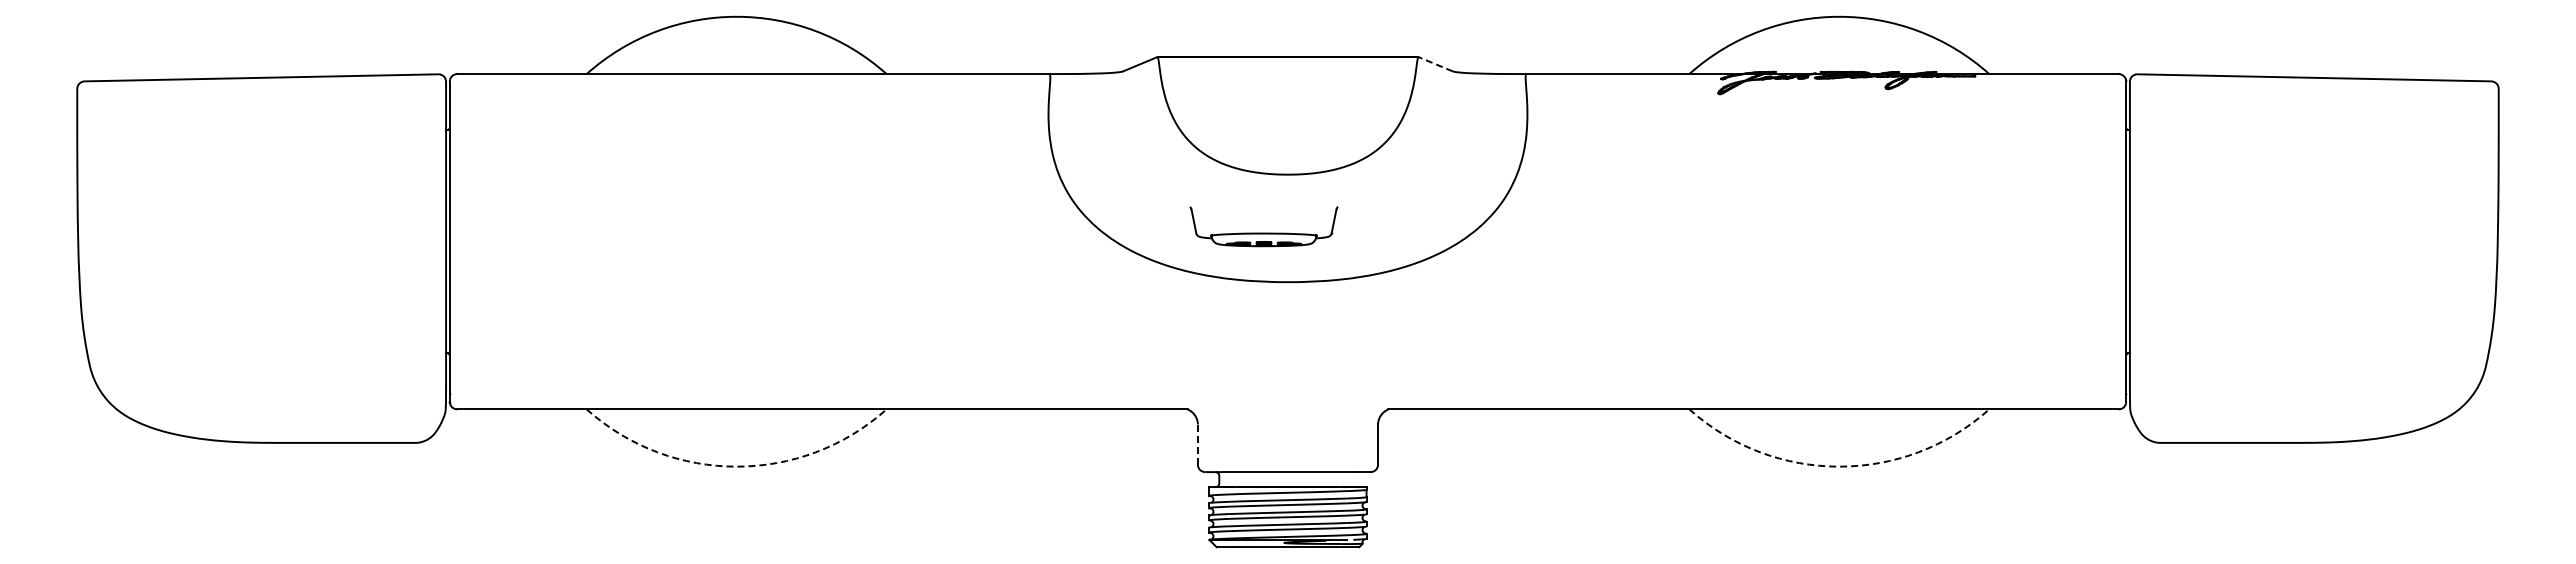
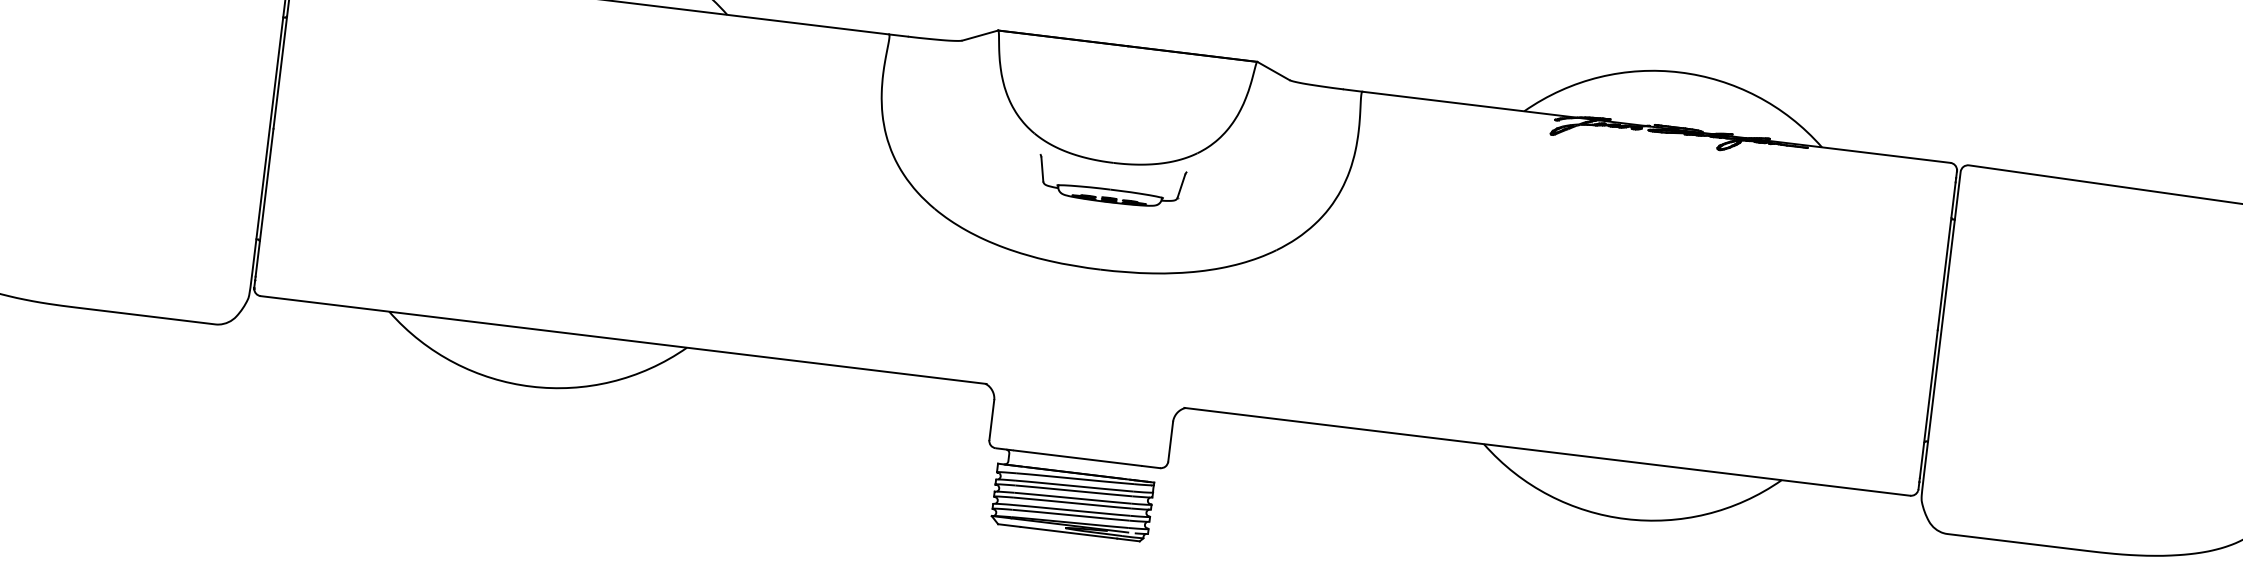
line: (1435, 64) -> (1273, 71), dashed -> solid
part: (1263, 226) -> (1110, 182), moved
line: (1197, 444) -> (991, 419), dashed -> solid
arc: (736, 466) -> (531, 386), dashed -> solid
arc: (1839, 466) -> (1626, 518), dashed -> solid

